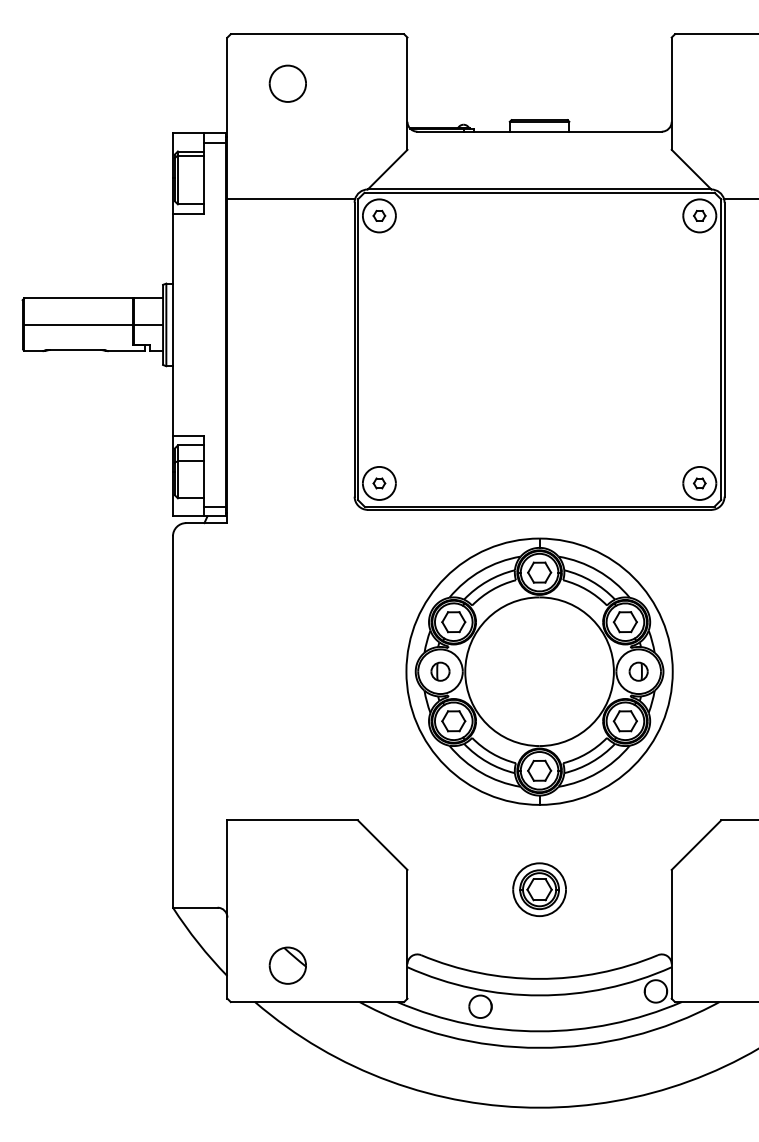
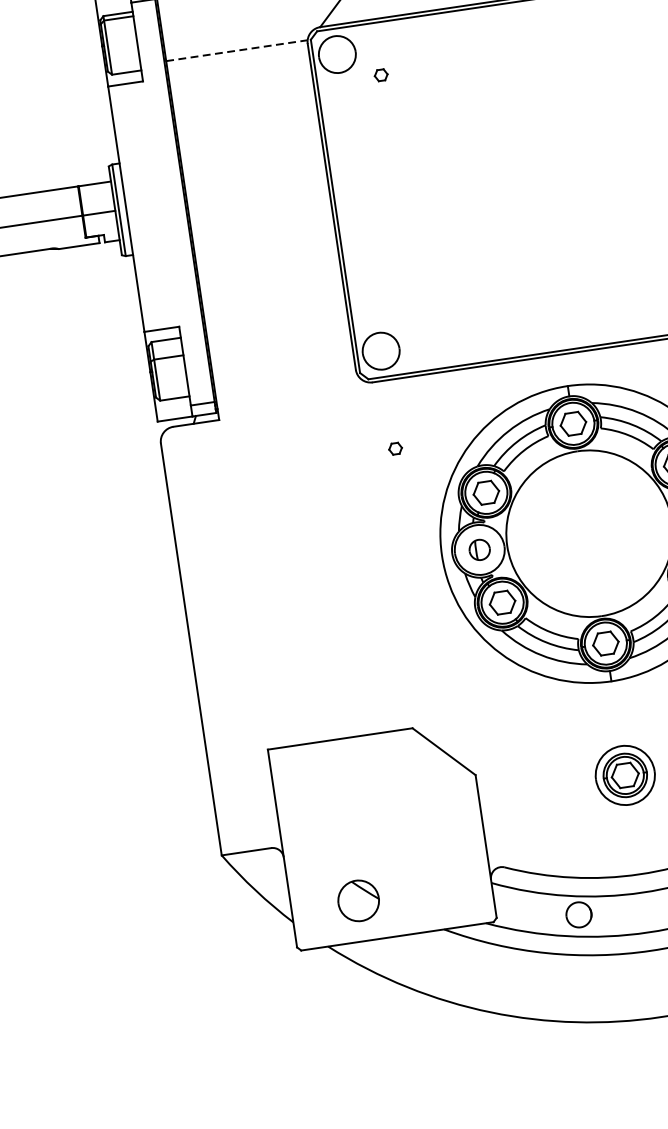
line: (291, 199) -> (237, 50), solid -> dashed
part: (379, 215) -> (381, 74), moved
part: (379, 483) -> (395, 448), moved

